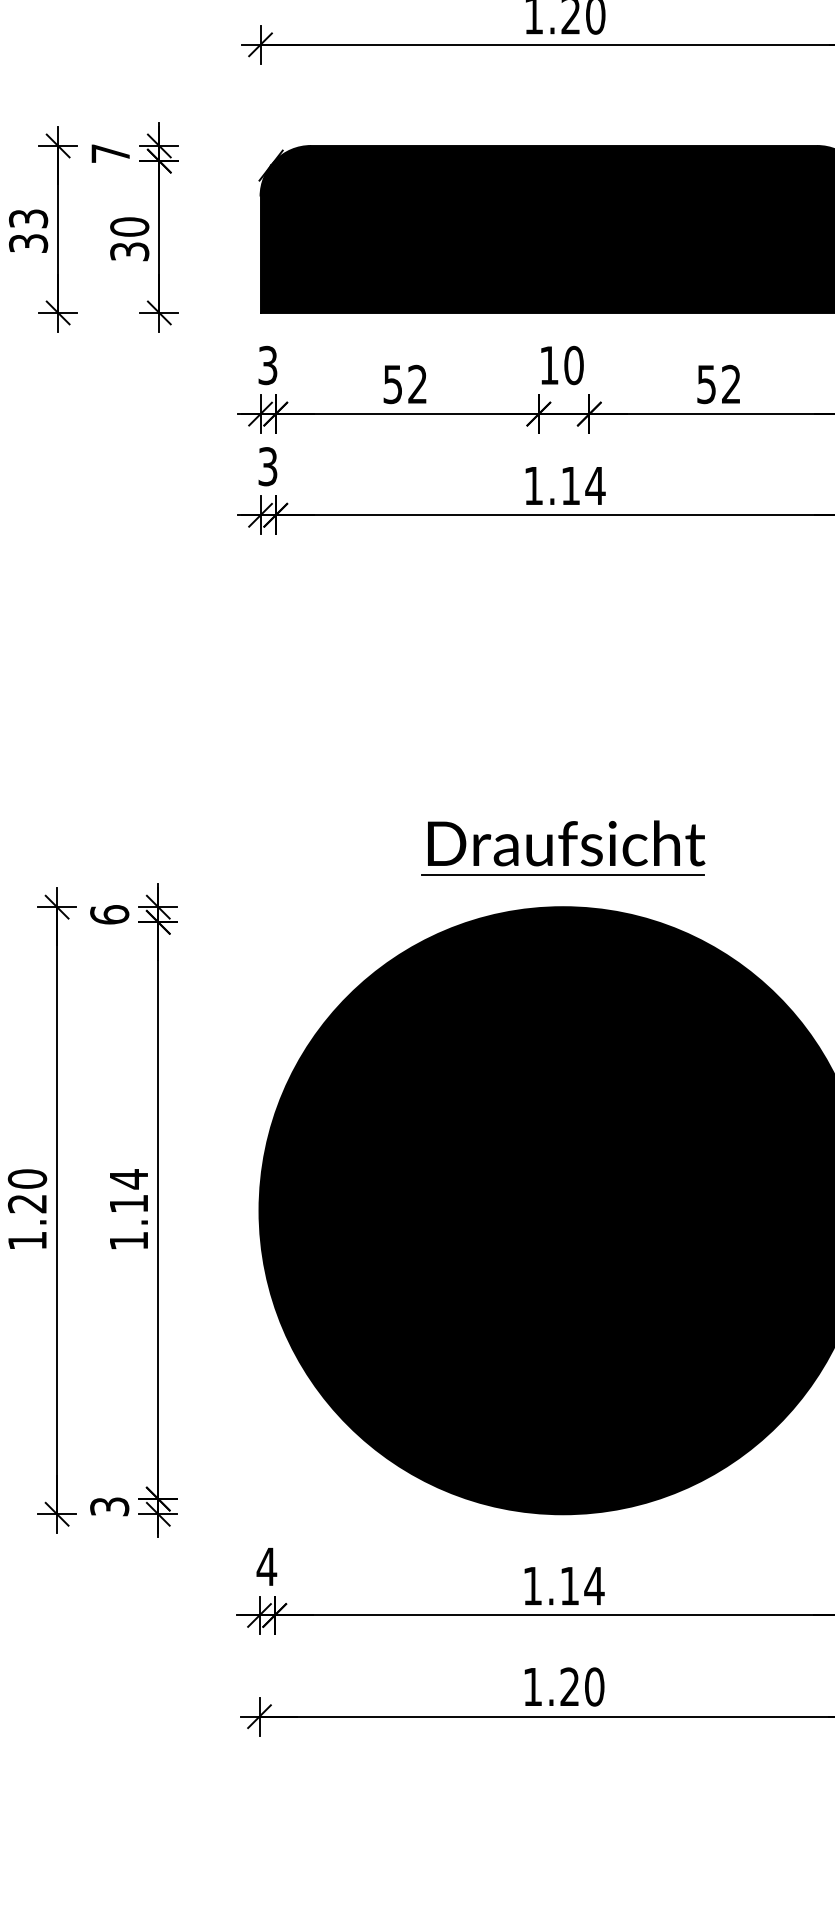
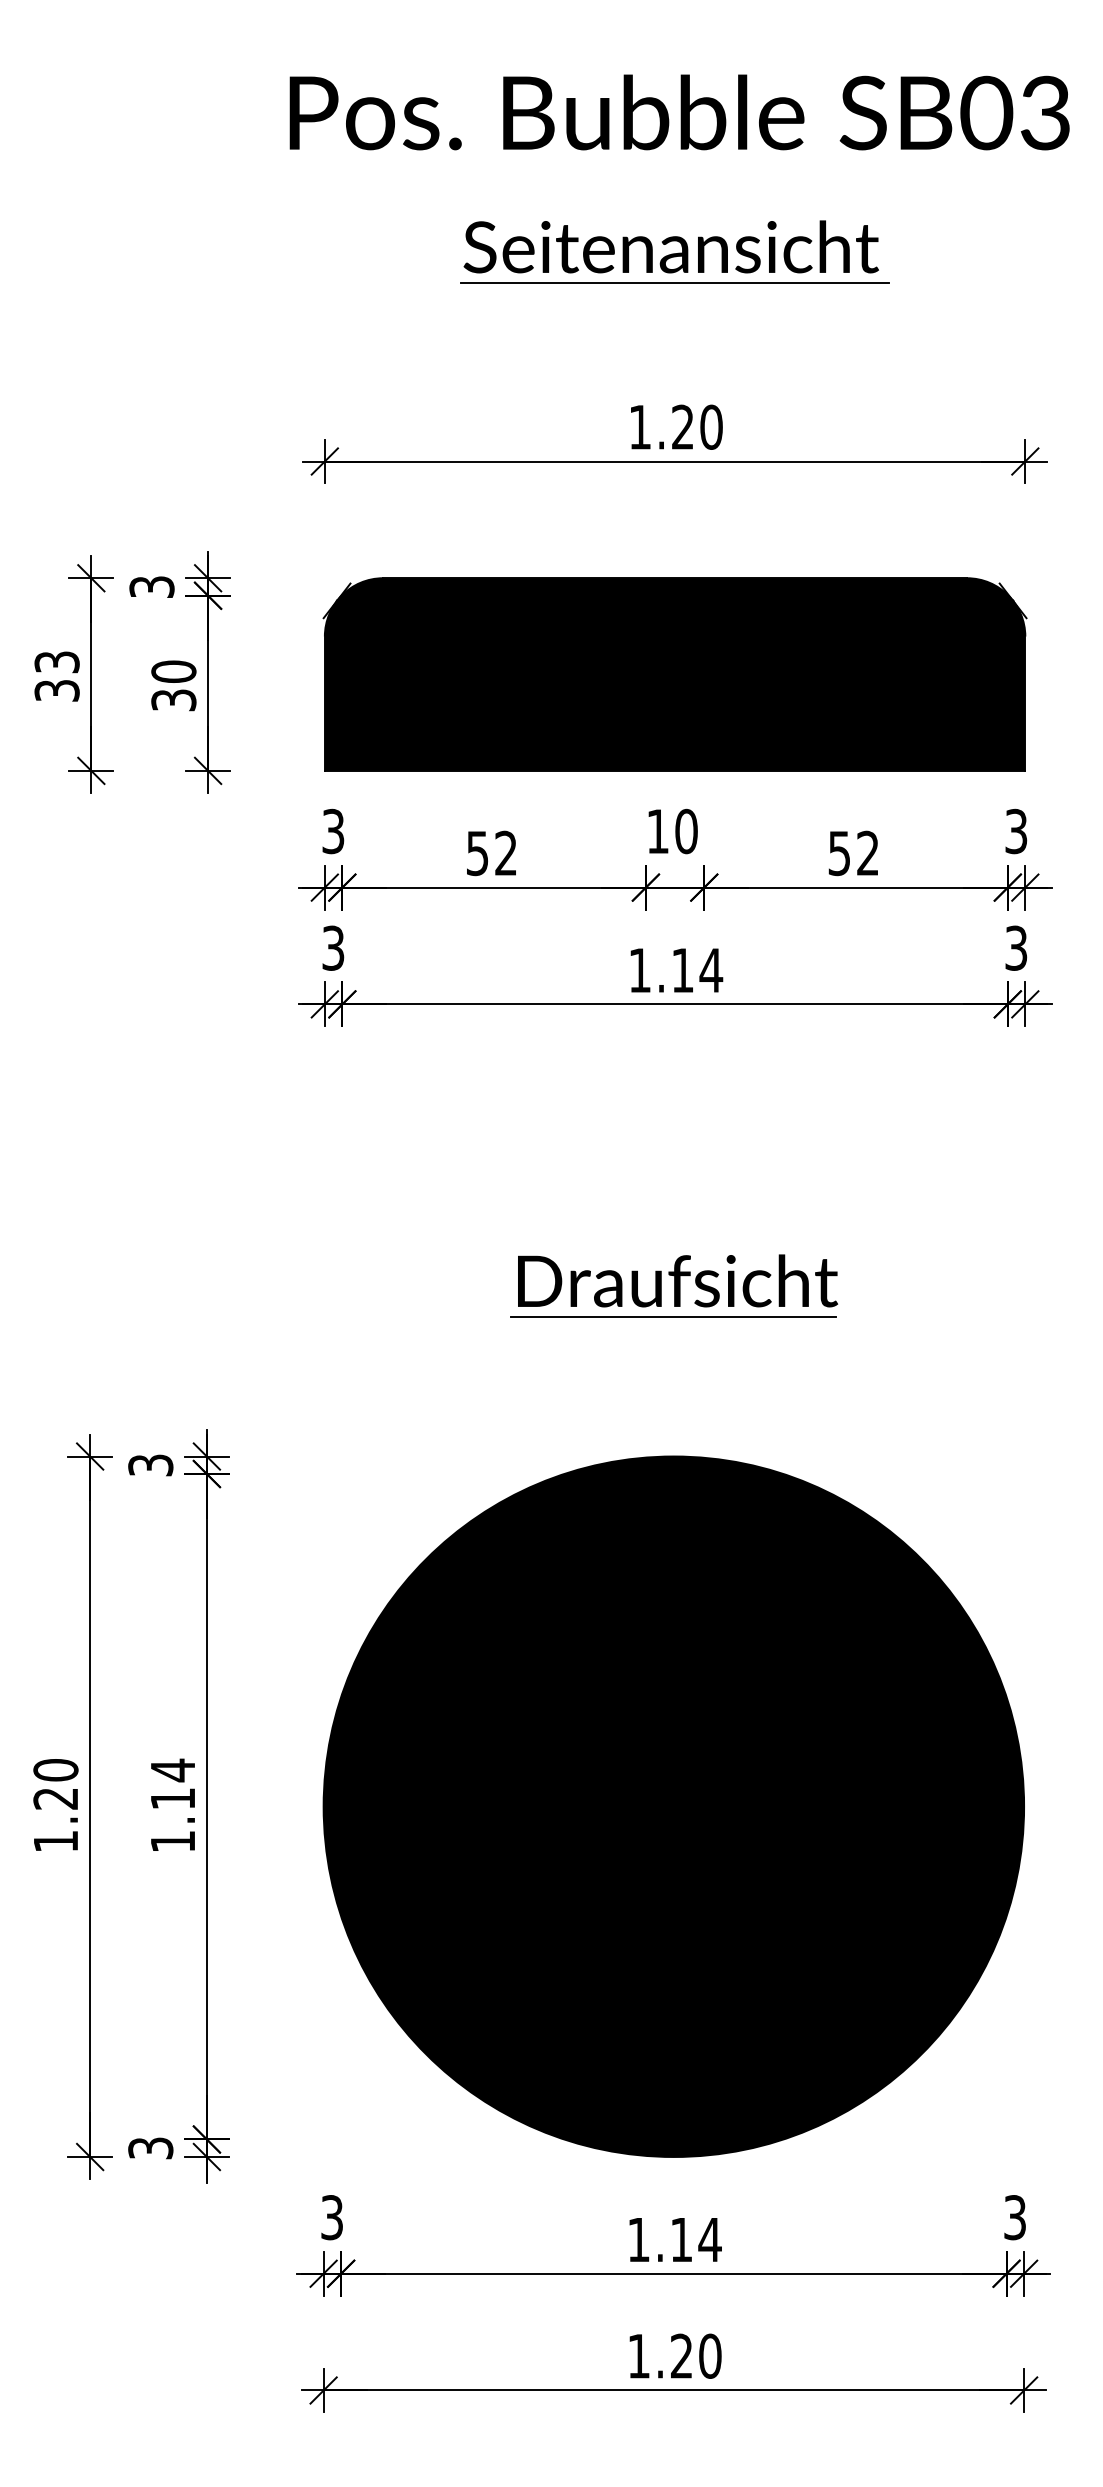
text: (110, 153) -> (151, 586), 7 -> 3
part: (563, 847) -> (674, 1285), moved
text: (109, 914) -> (150, 1465), 6 -> 3
text: (266, 1566) -> (331, 2217), 4 -> 3

